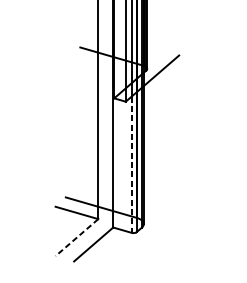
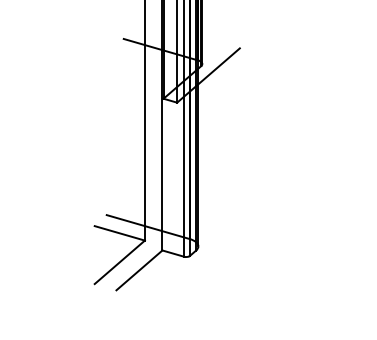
line: (132, 165) -> (184, 177), dashed -> solid
line: (76, 237) -> (119, 262), dashed -> solid

